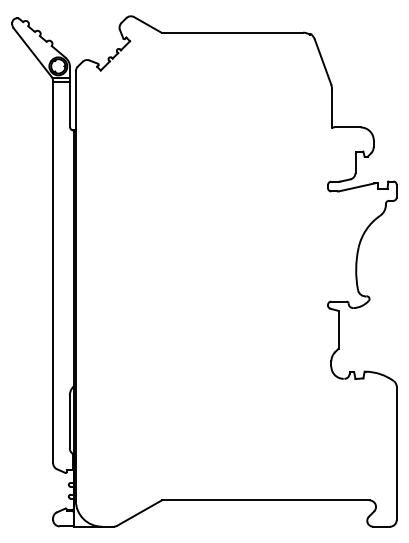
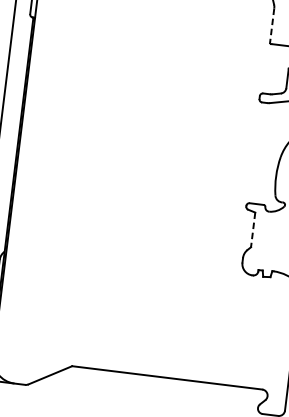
line: (331, 108) -> (271, 26), solid -> dashed
line: (338, 329) -> (253, 229), solid -> dashed

